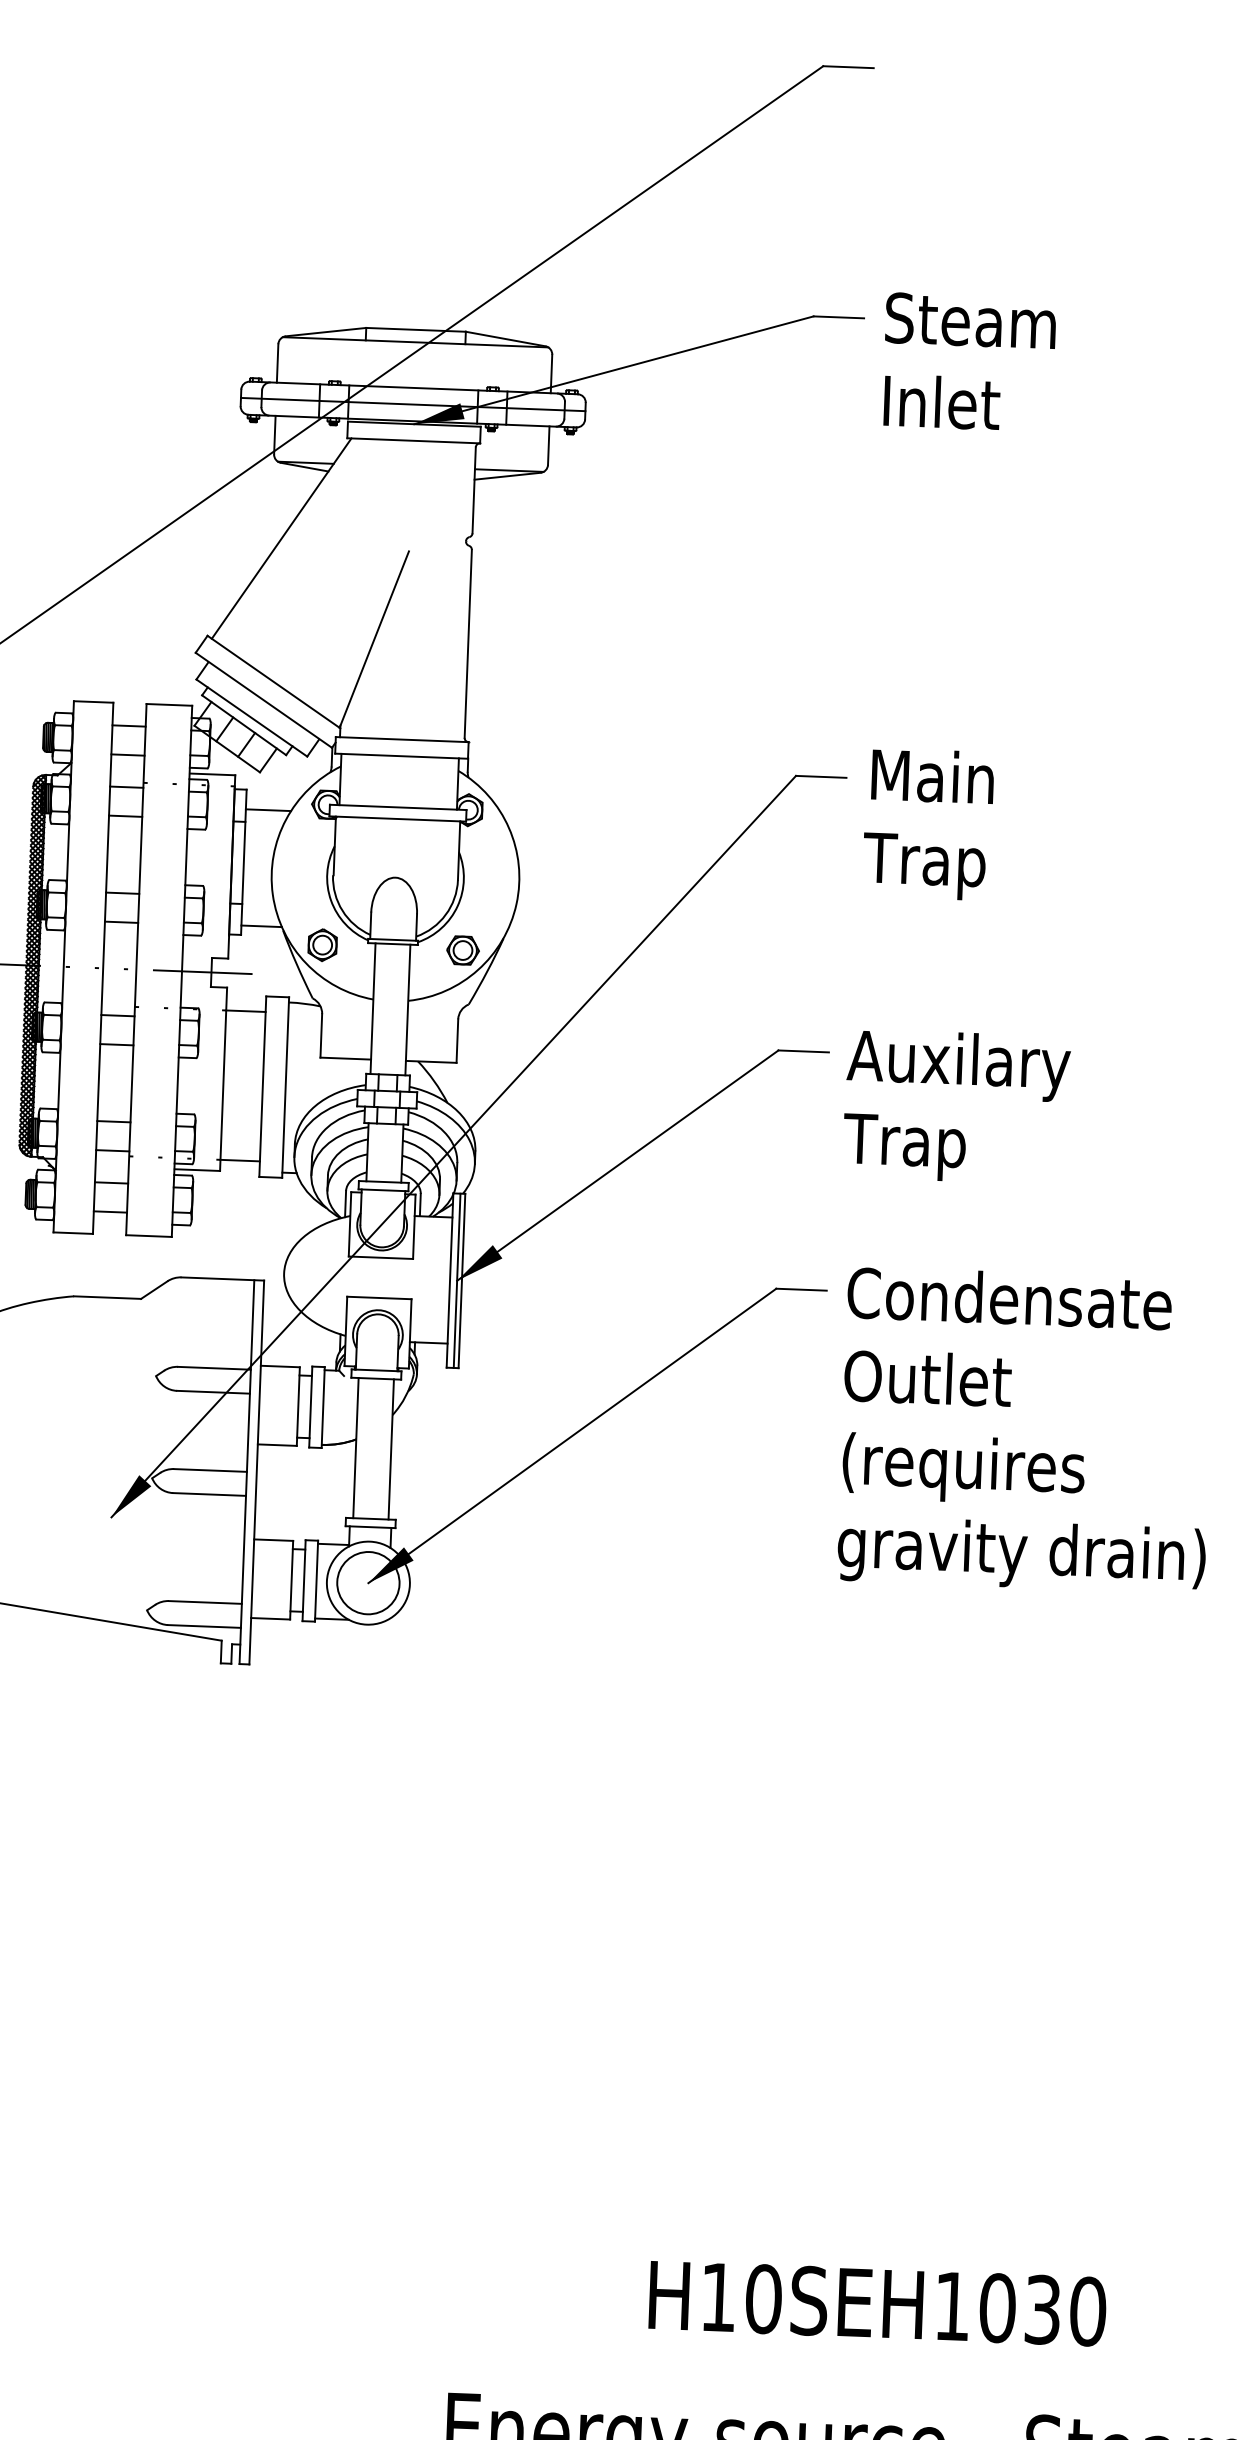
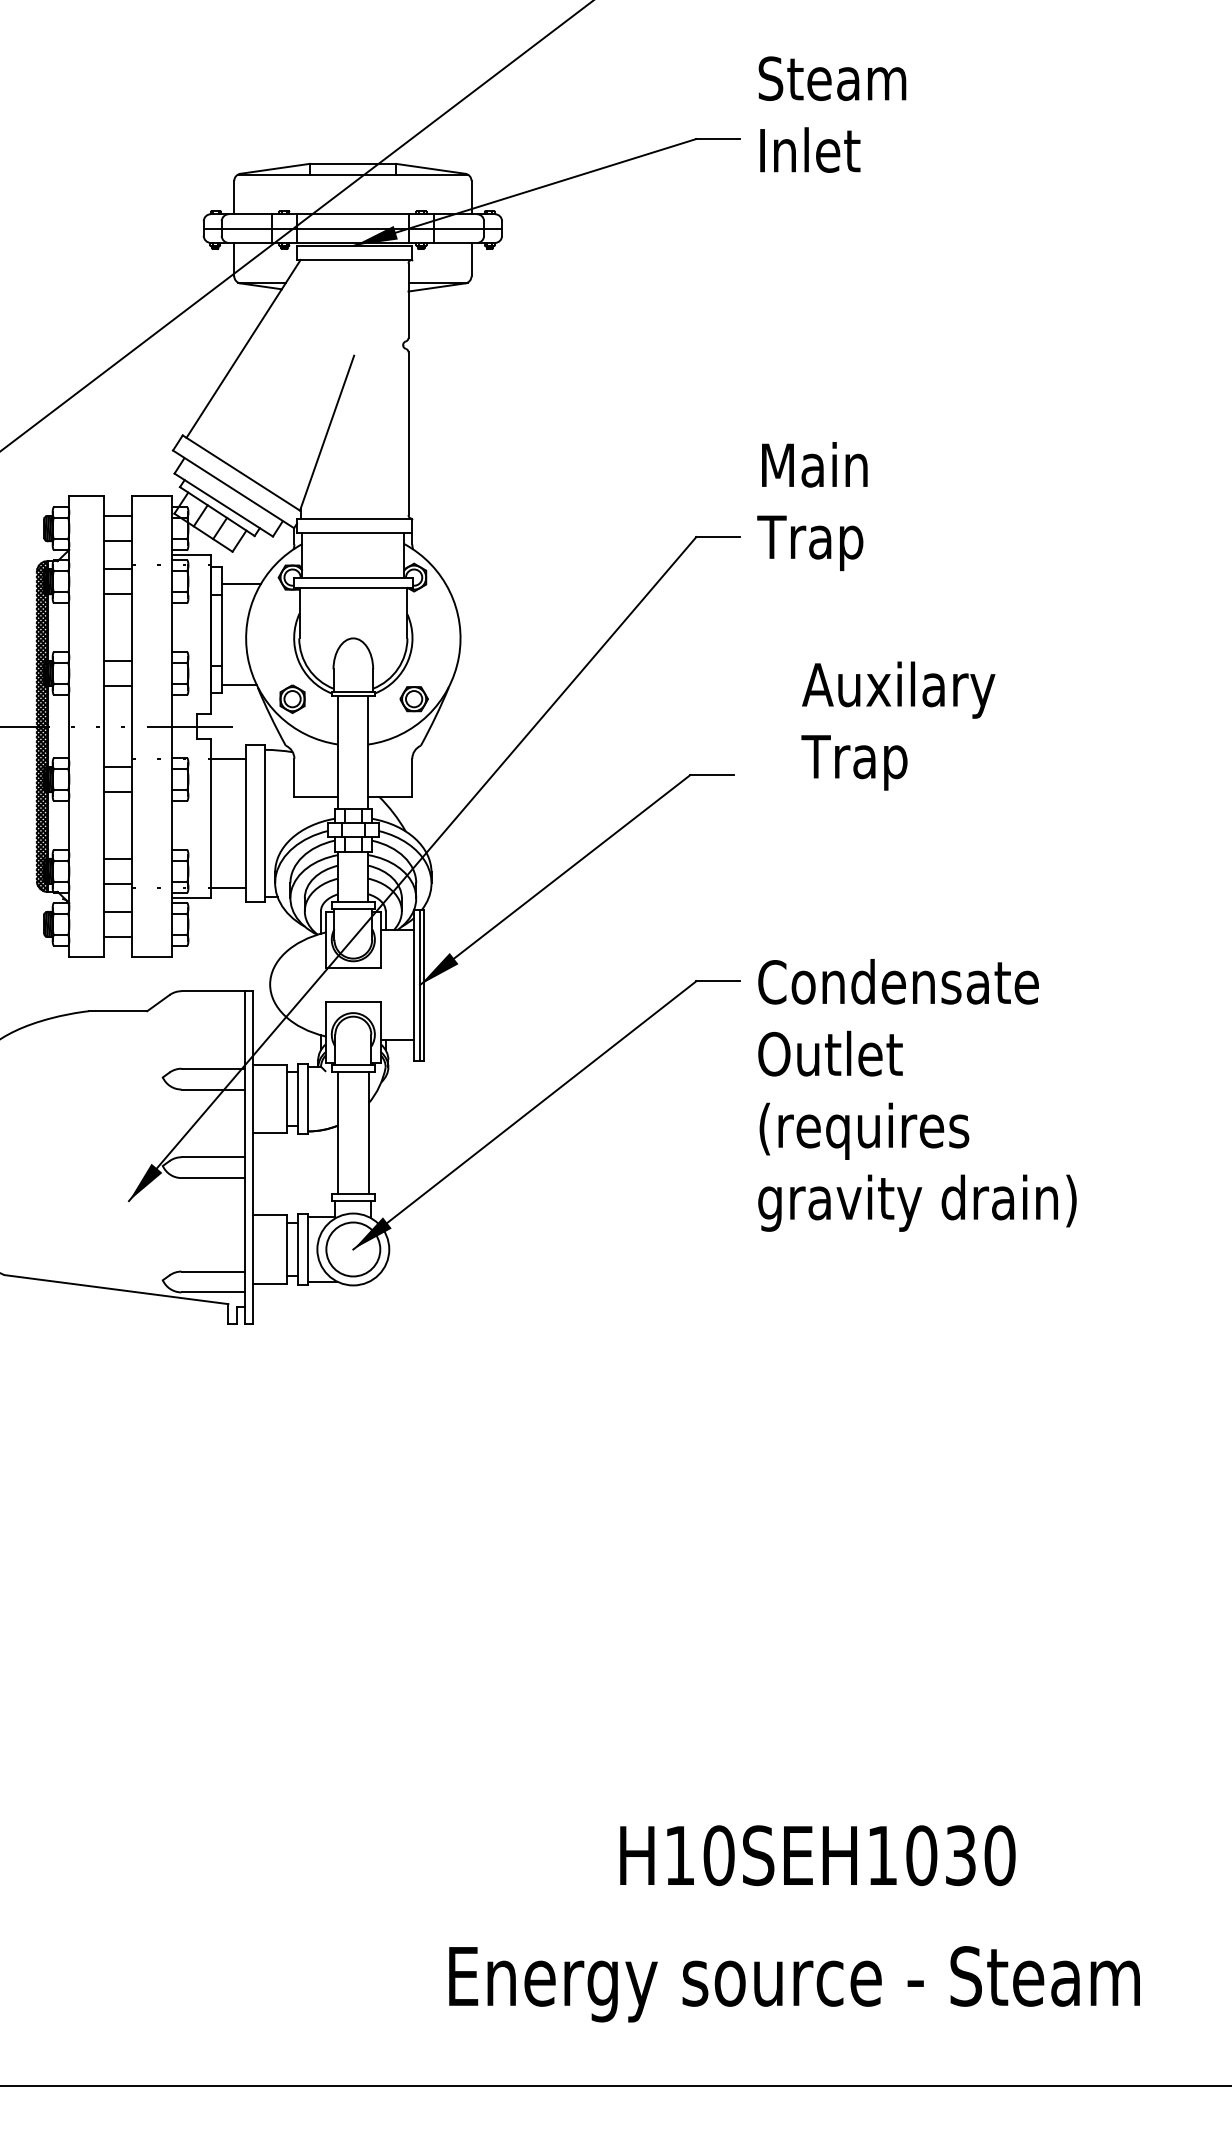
text: (969, 362) -> (832, 114), moved
text: (928, 824) -> (812, 506), moved
text: (956, 1106) -> (898, 725), moved

